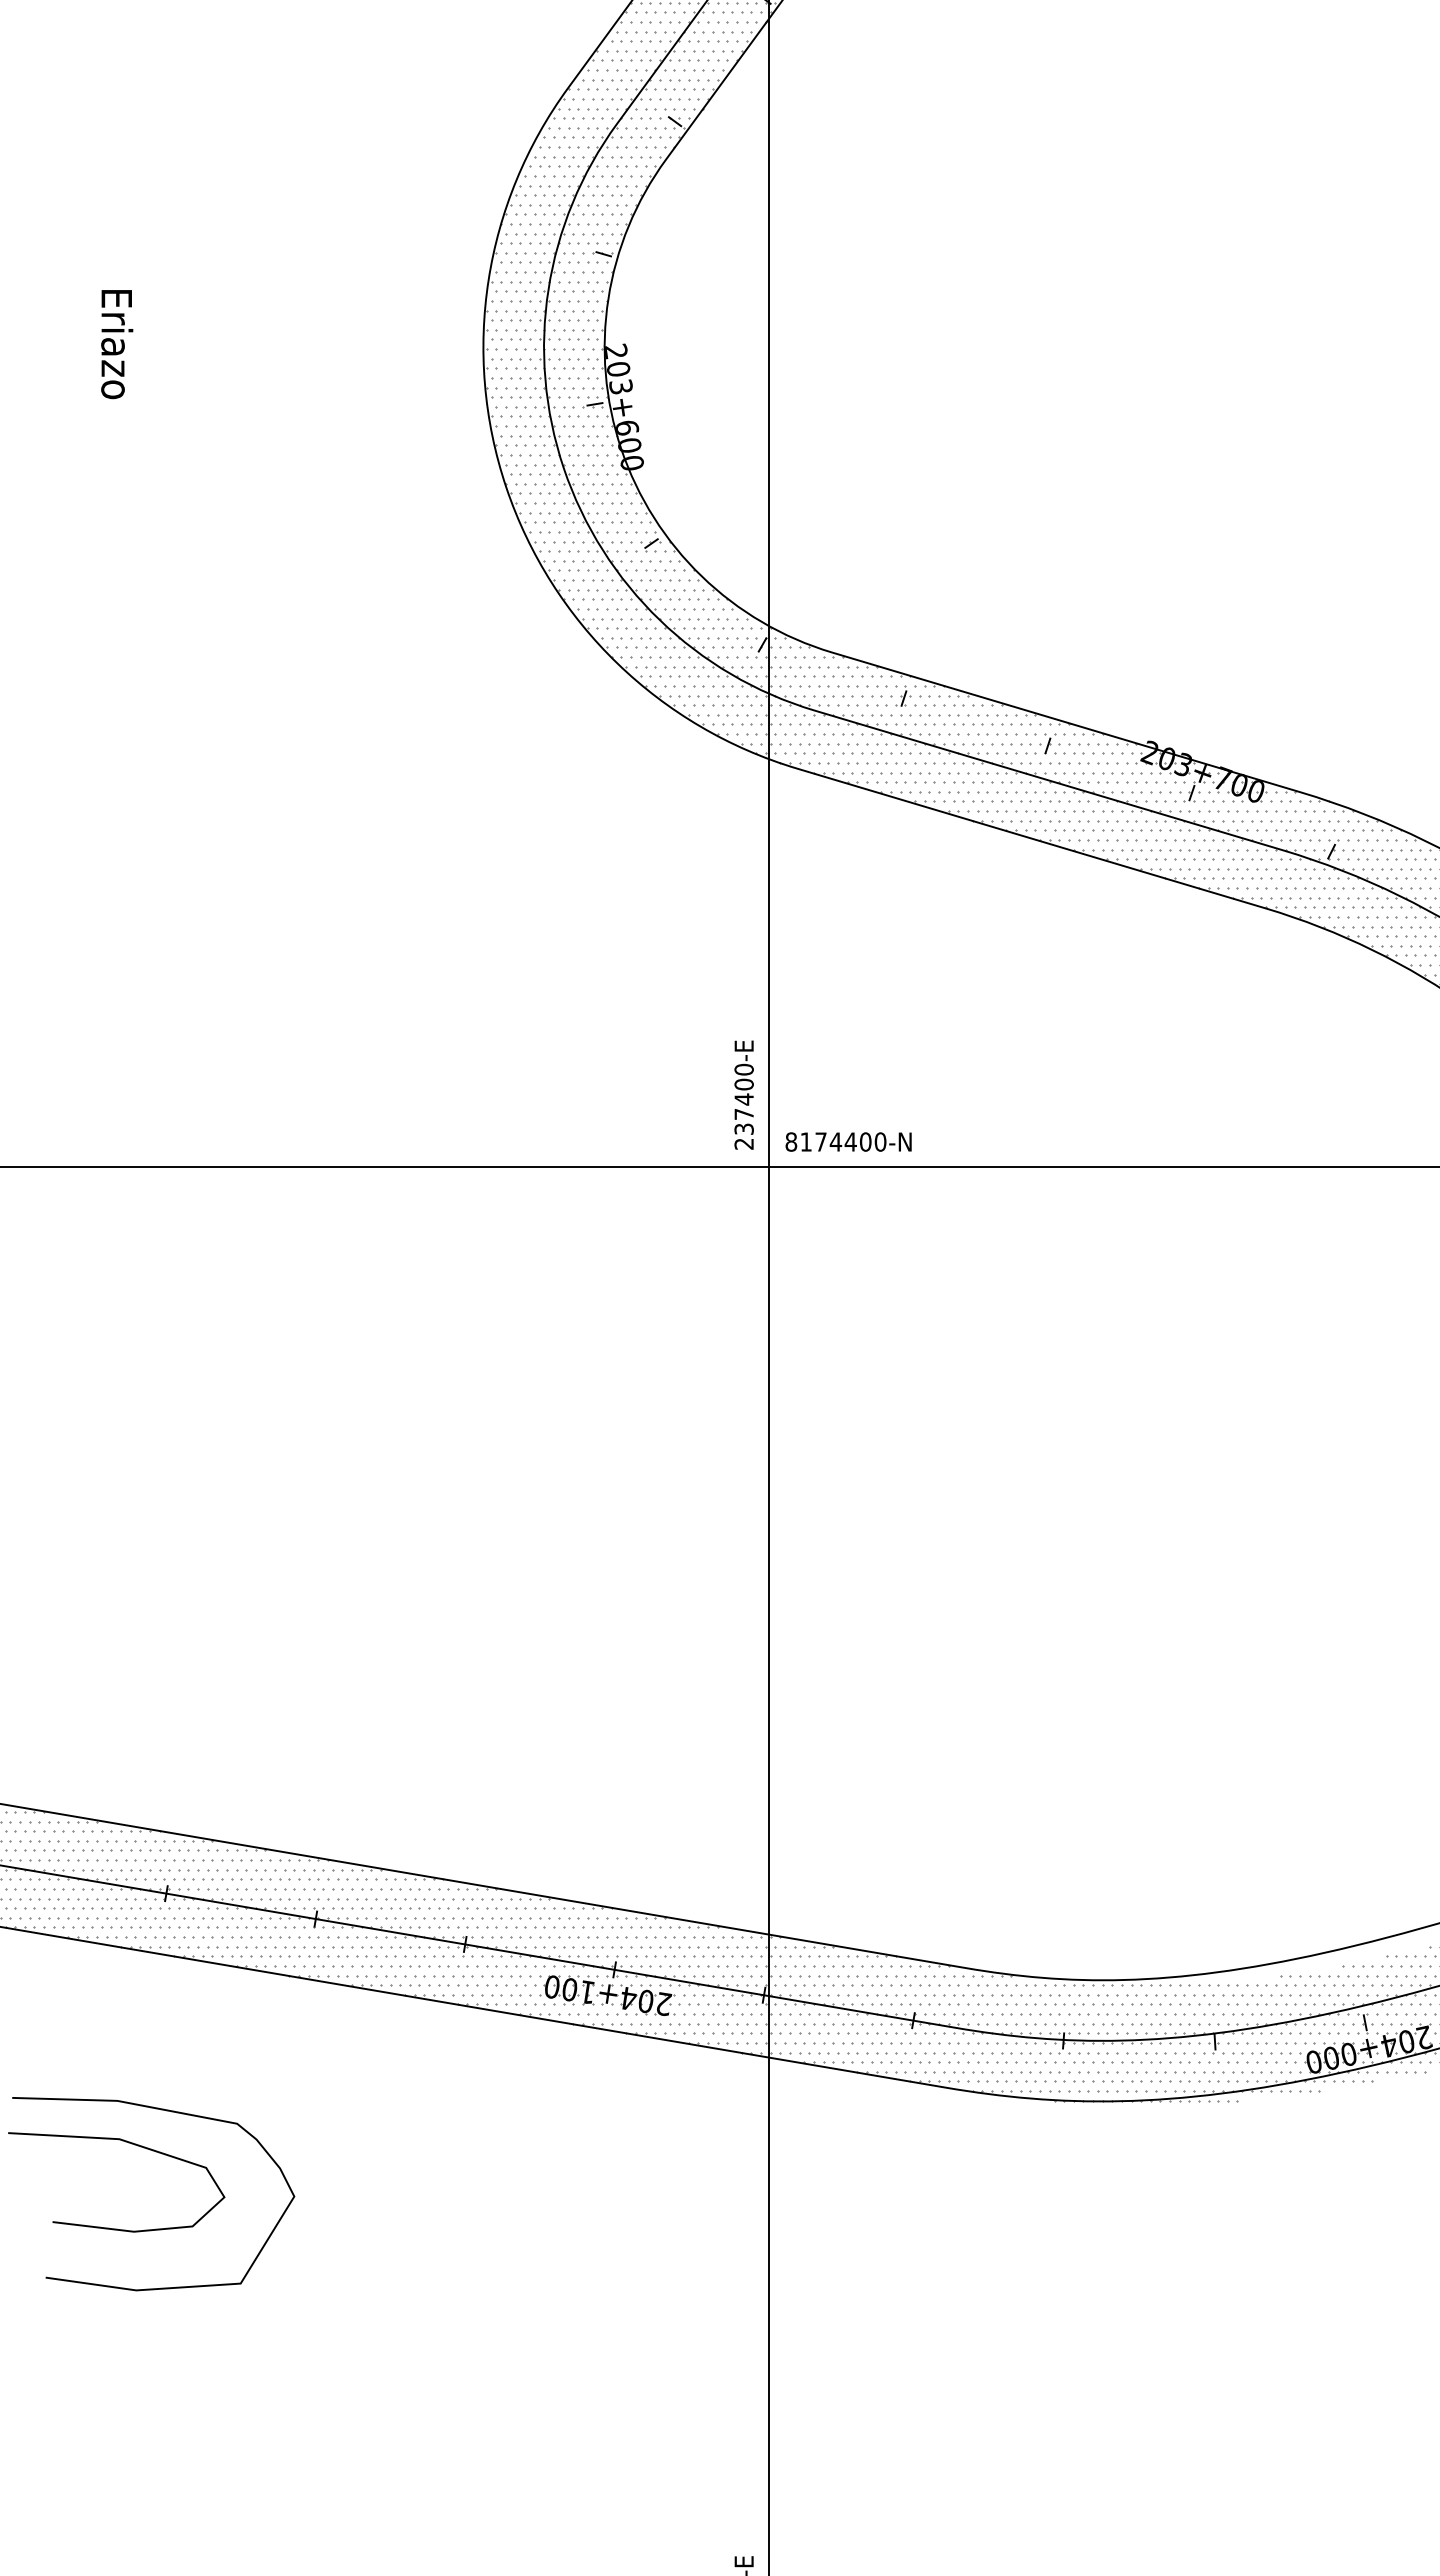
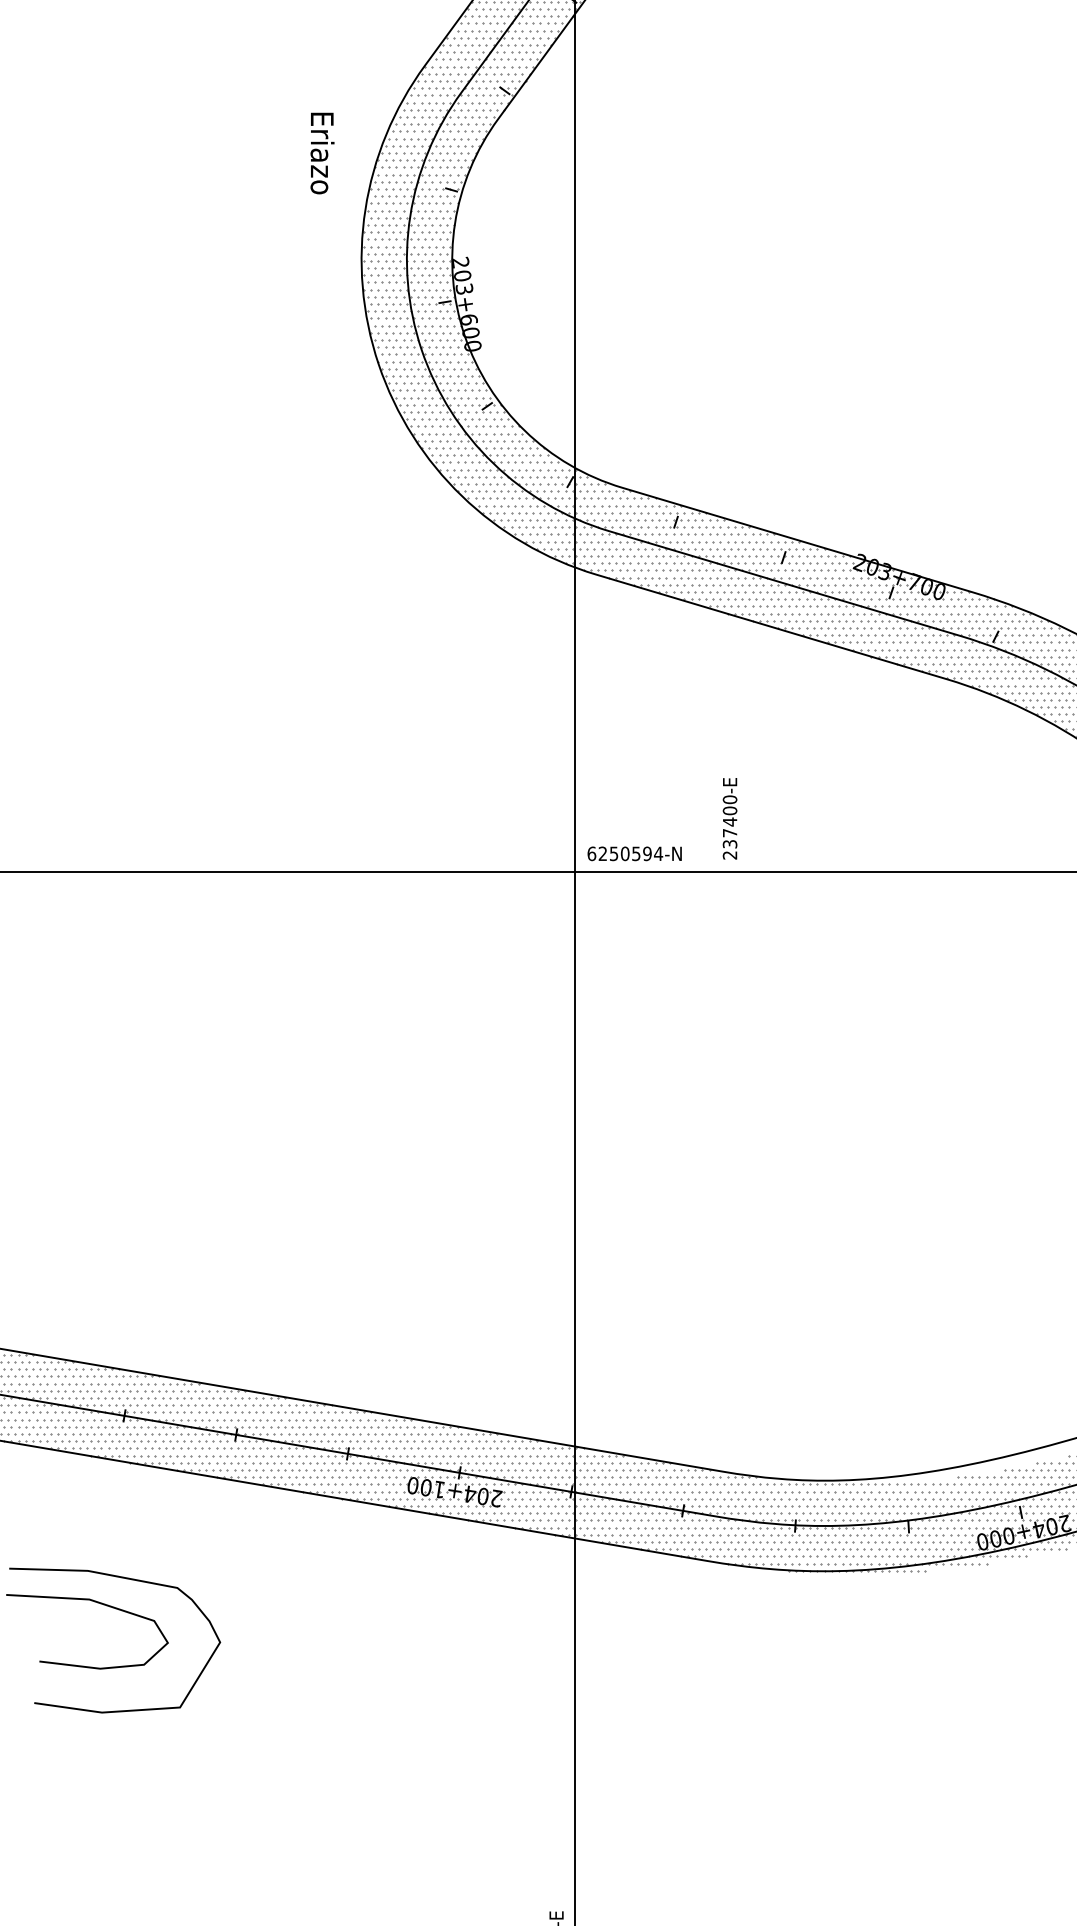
text: (117, 344) -> (322, 153), moved
text: (743, 1094) -> (729, 818), moved
text: (835, 1141) -> (624, 853), 8174400-N -> 6250594-N

